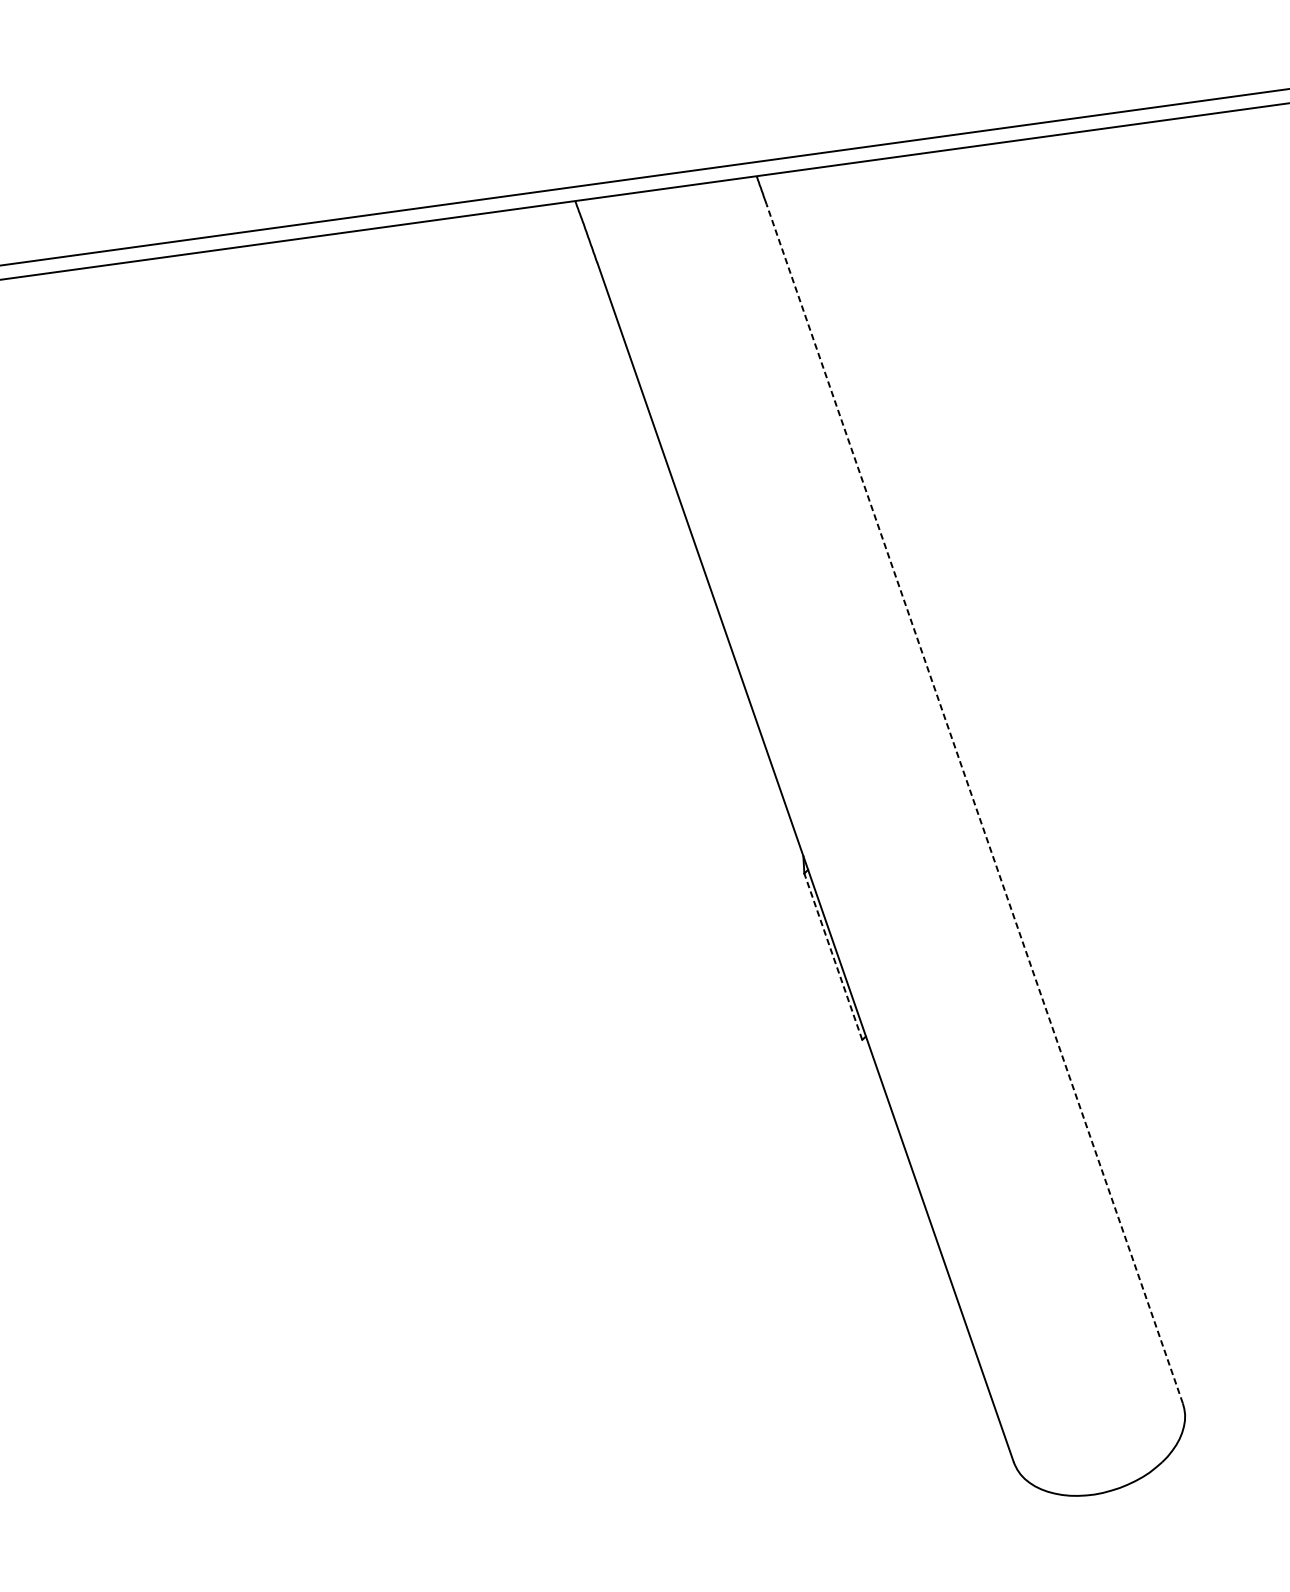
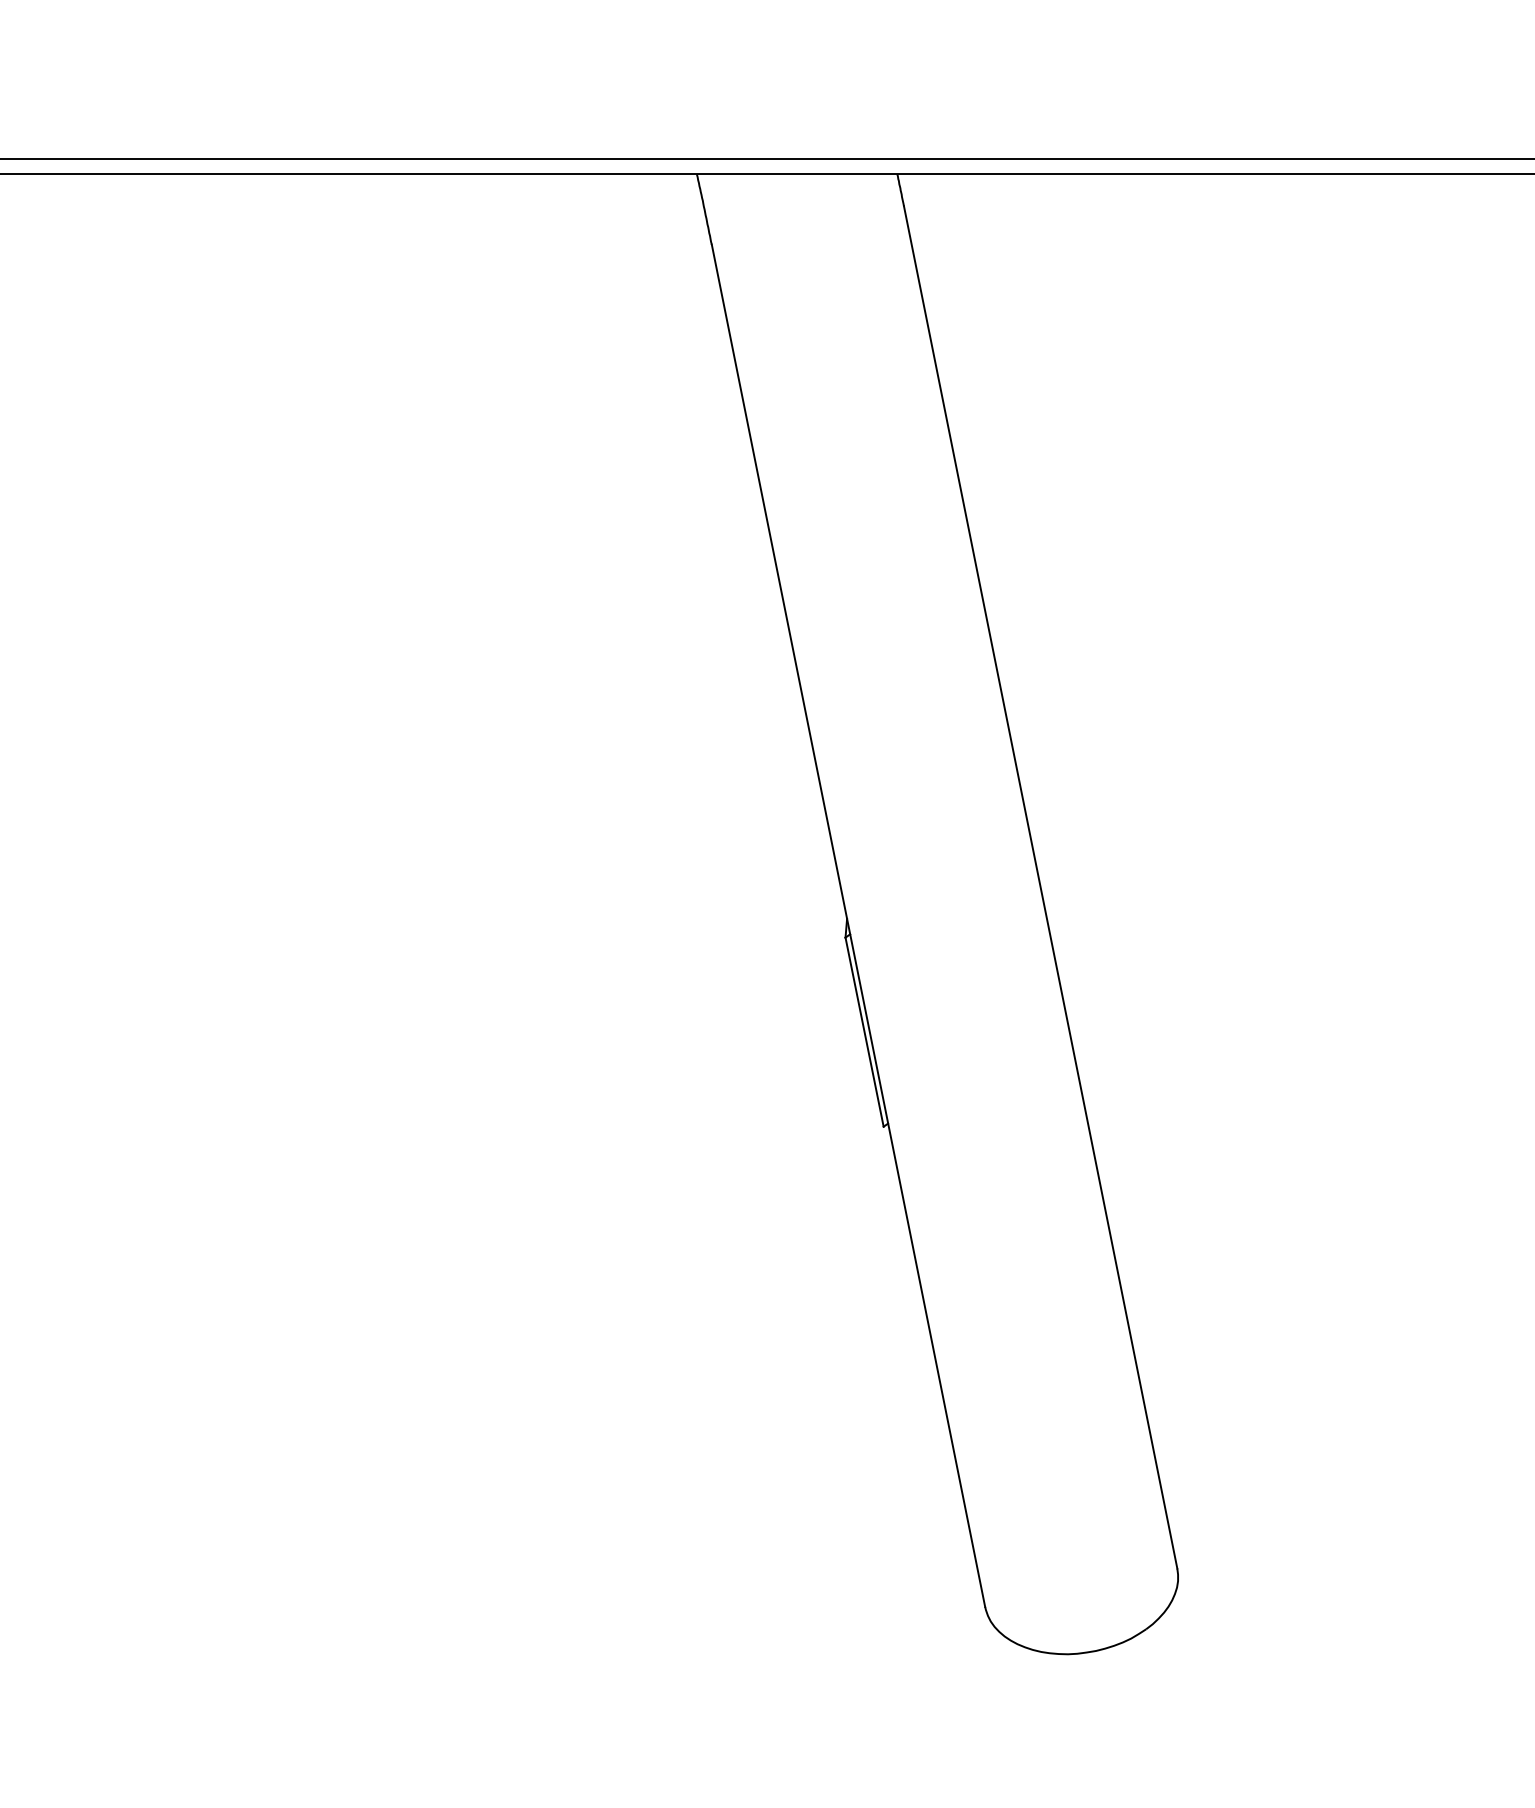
line: (974, 803) -> (1040, 887), dashed -> solid
line: (833, 956) -> (864, 1031), dashed -> solid

